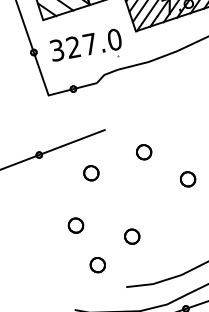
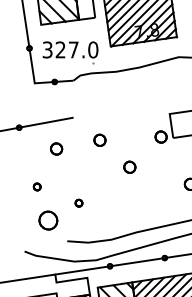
part: (74, 225) -> (36, 186), size x0.6
part: (131, 235) -> (78, 202), size x0.6
part: (97, 264) -> (48, 219), size x1.6

